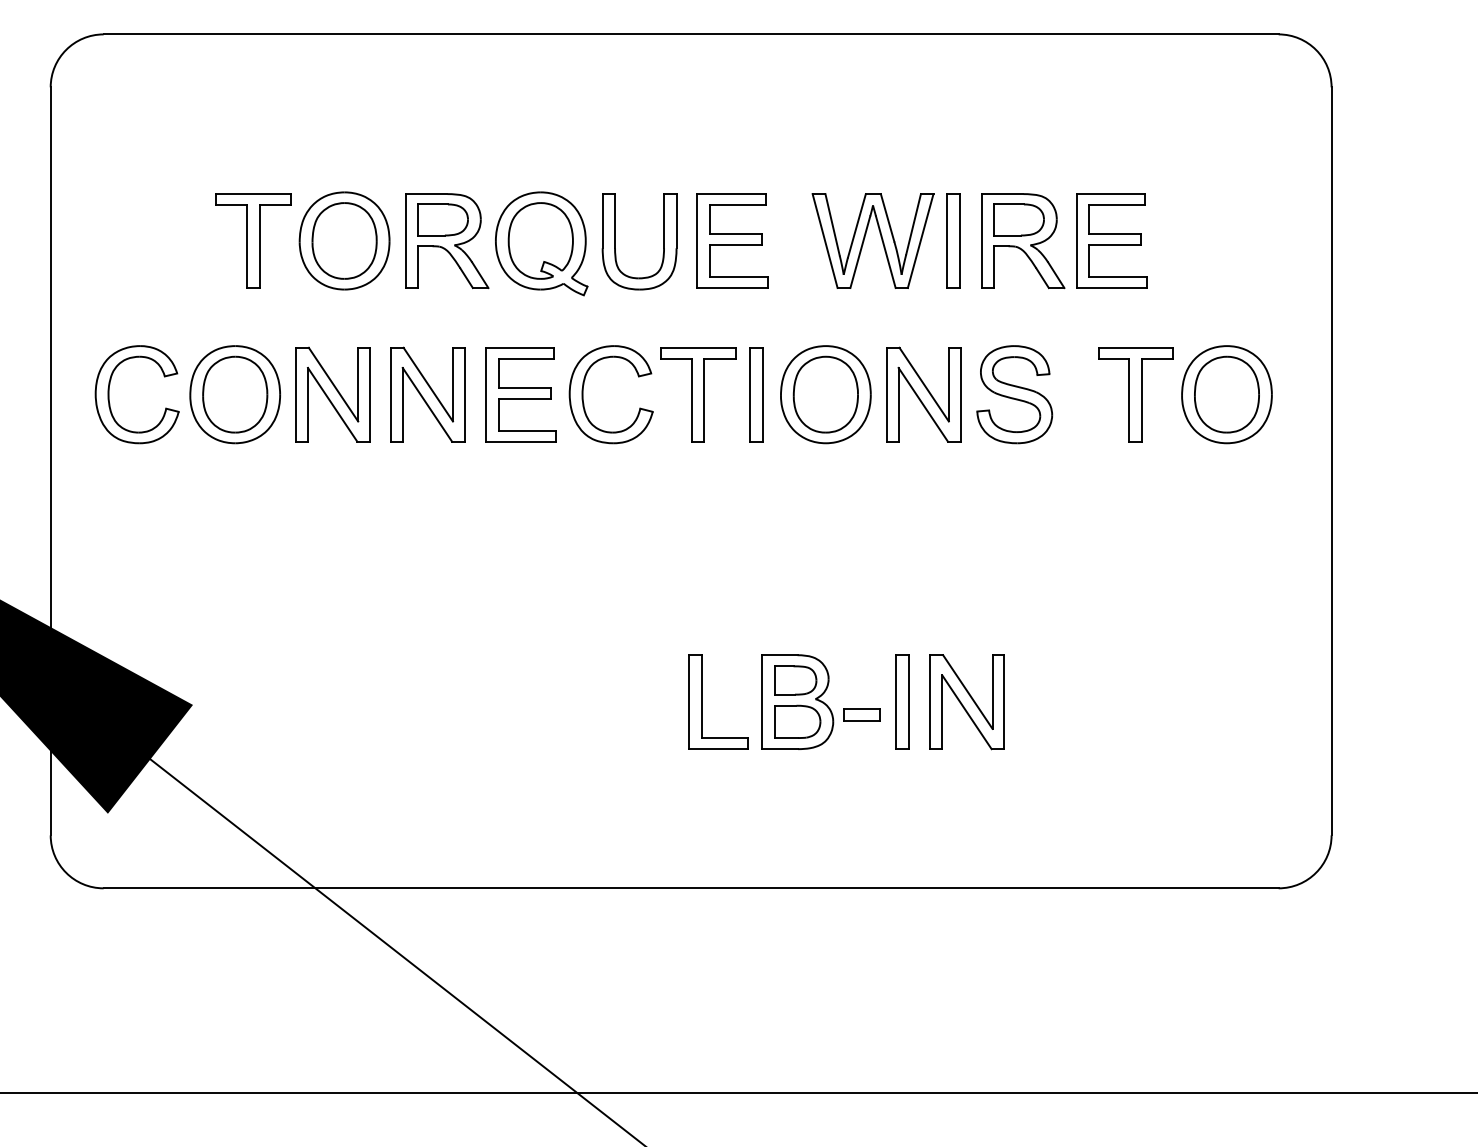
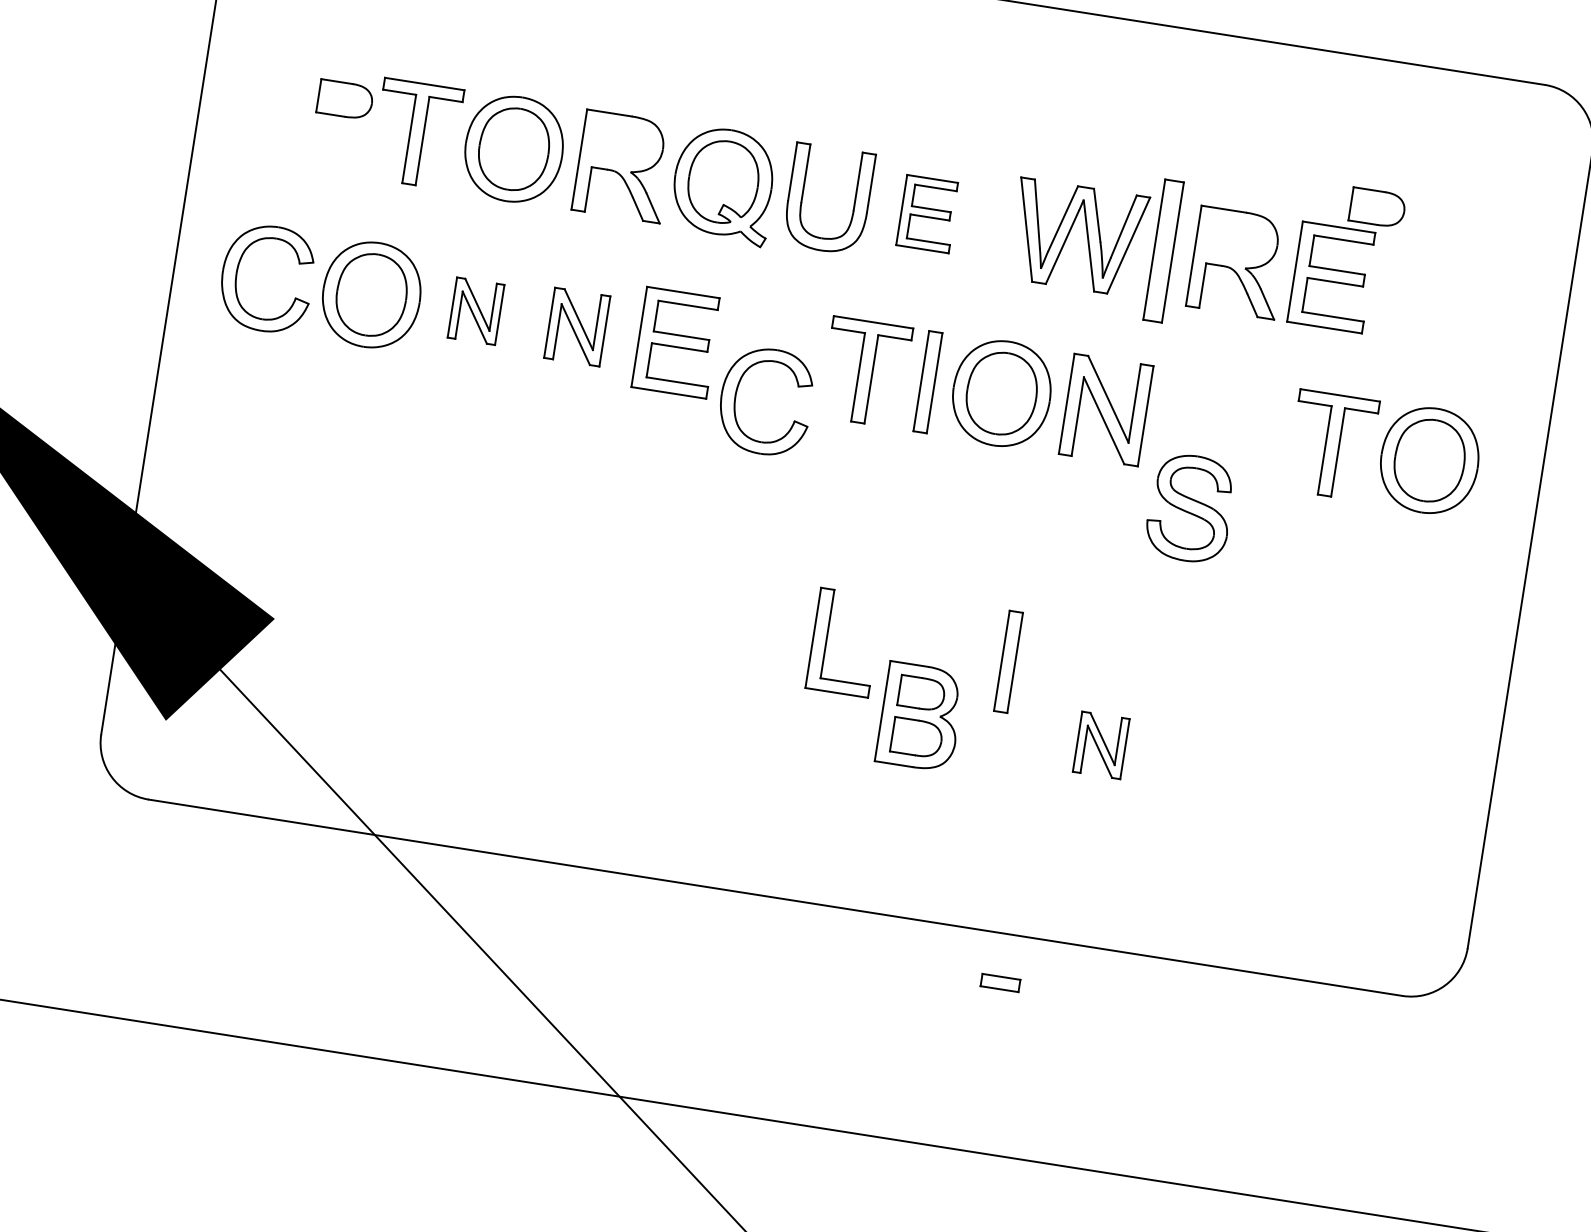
part: (442, 219) -> (344, 99), moved
part: (1018, 219) -> (1377, 207), moved
part: (732, 240) -> (927, 213), size x0.7
part: (953, 240) -> (1163, 250), size x1.4
part: (332, 394) -> (475, 311), size x0.6
part: (427, 394) -> (576, 326), size x0.7
part: (583, 394) -> (736, 396), moved
part: (1014, 394) -> (1190, 508), moved
part: (702, 701) -> (827, 639), moved
part: (902, 701) -> (1008, 661), moved
part: (966, 702) -> (1100, 745), size x0.6
part: (861, 714) -> (999, 982), moved

